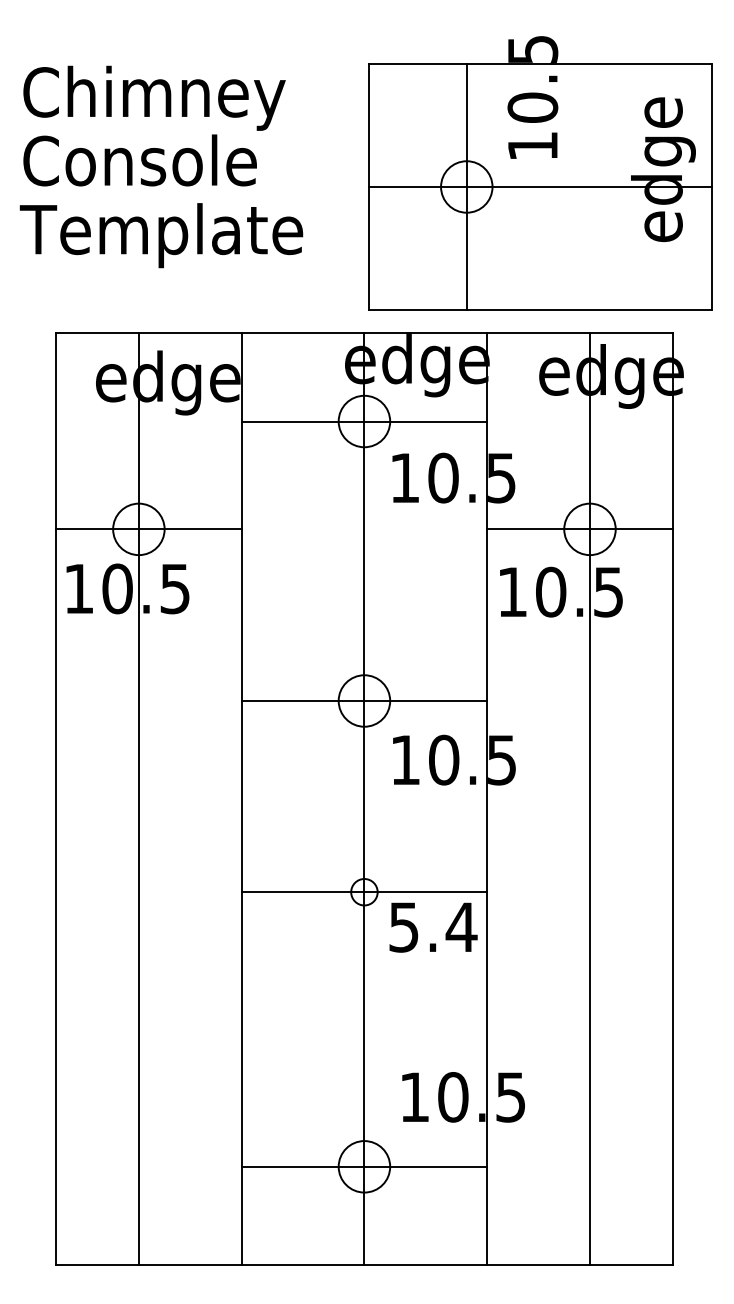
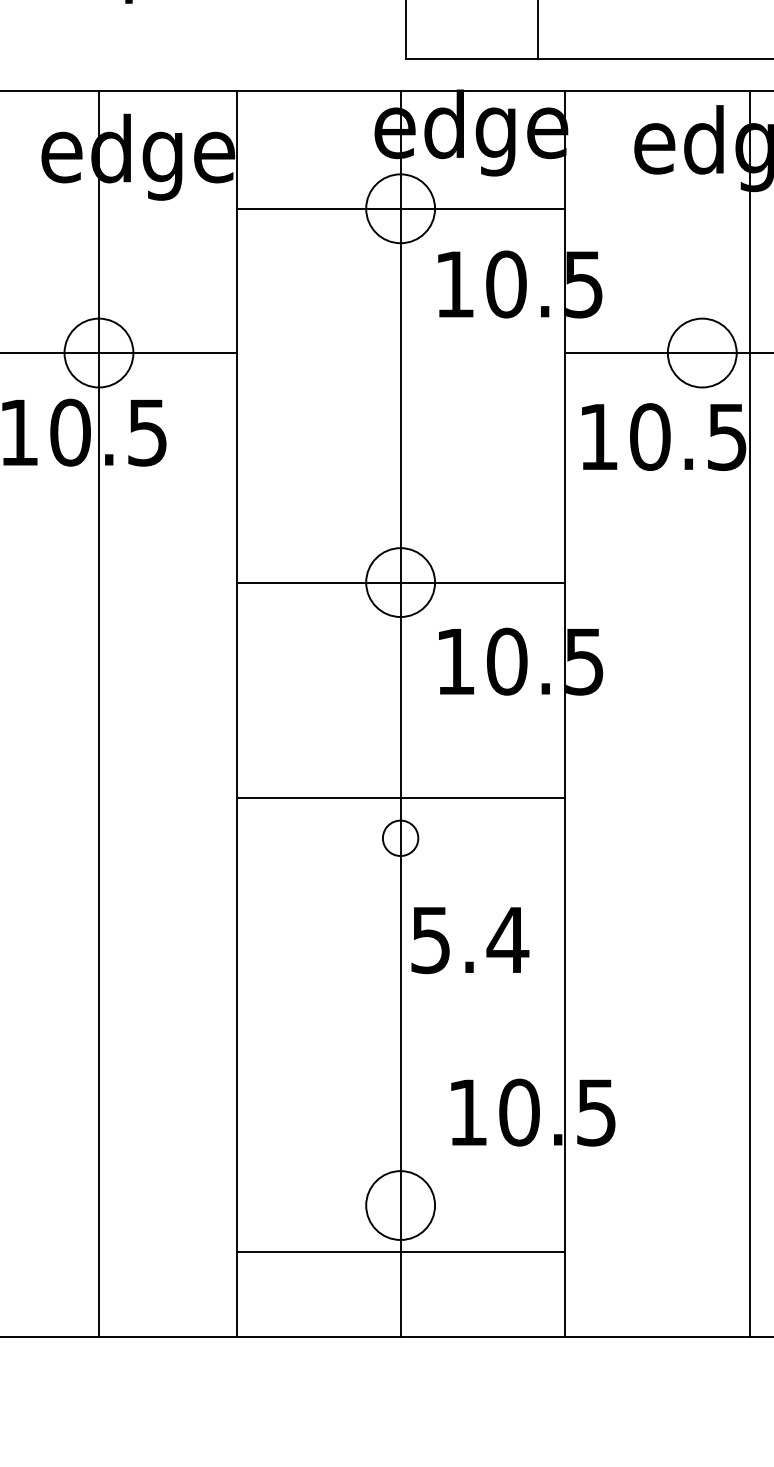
line: (589, 798) -> (749, 712), moved
line: (364, 892) -> (400, 798), moved
text: (433, 927) -> (470, 940), moved
line: (364, 1166) -> (400, 1251), moved

